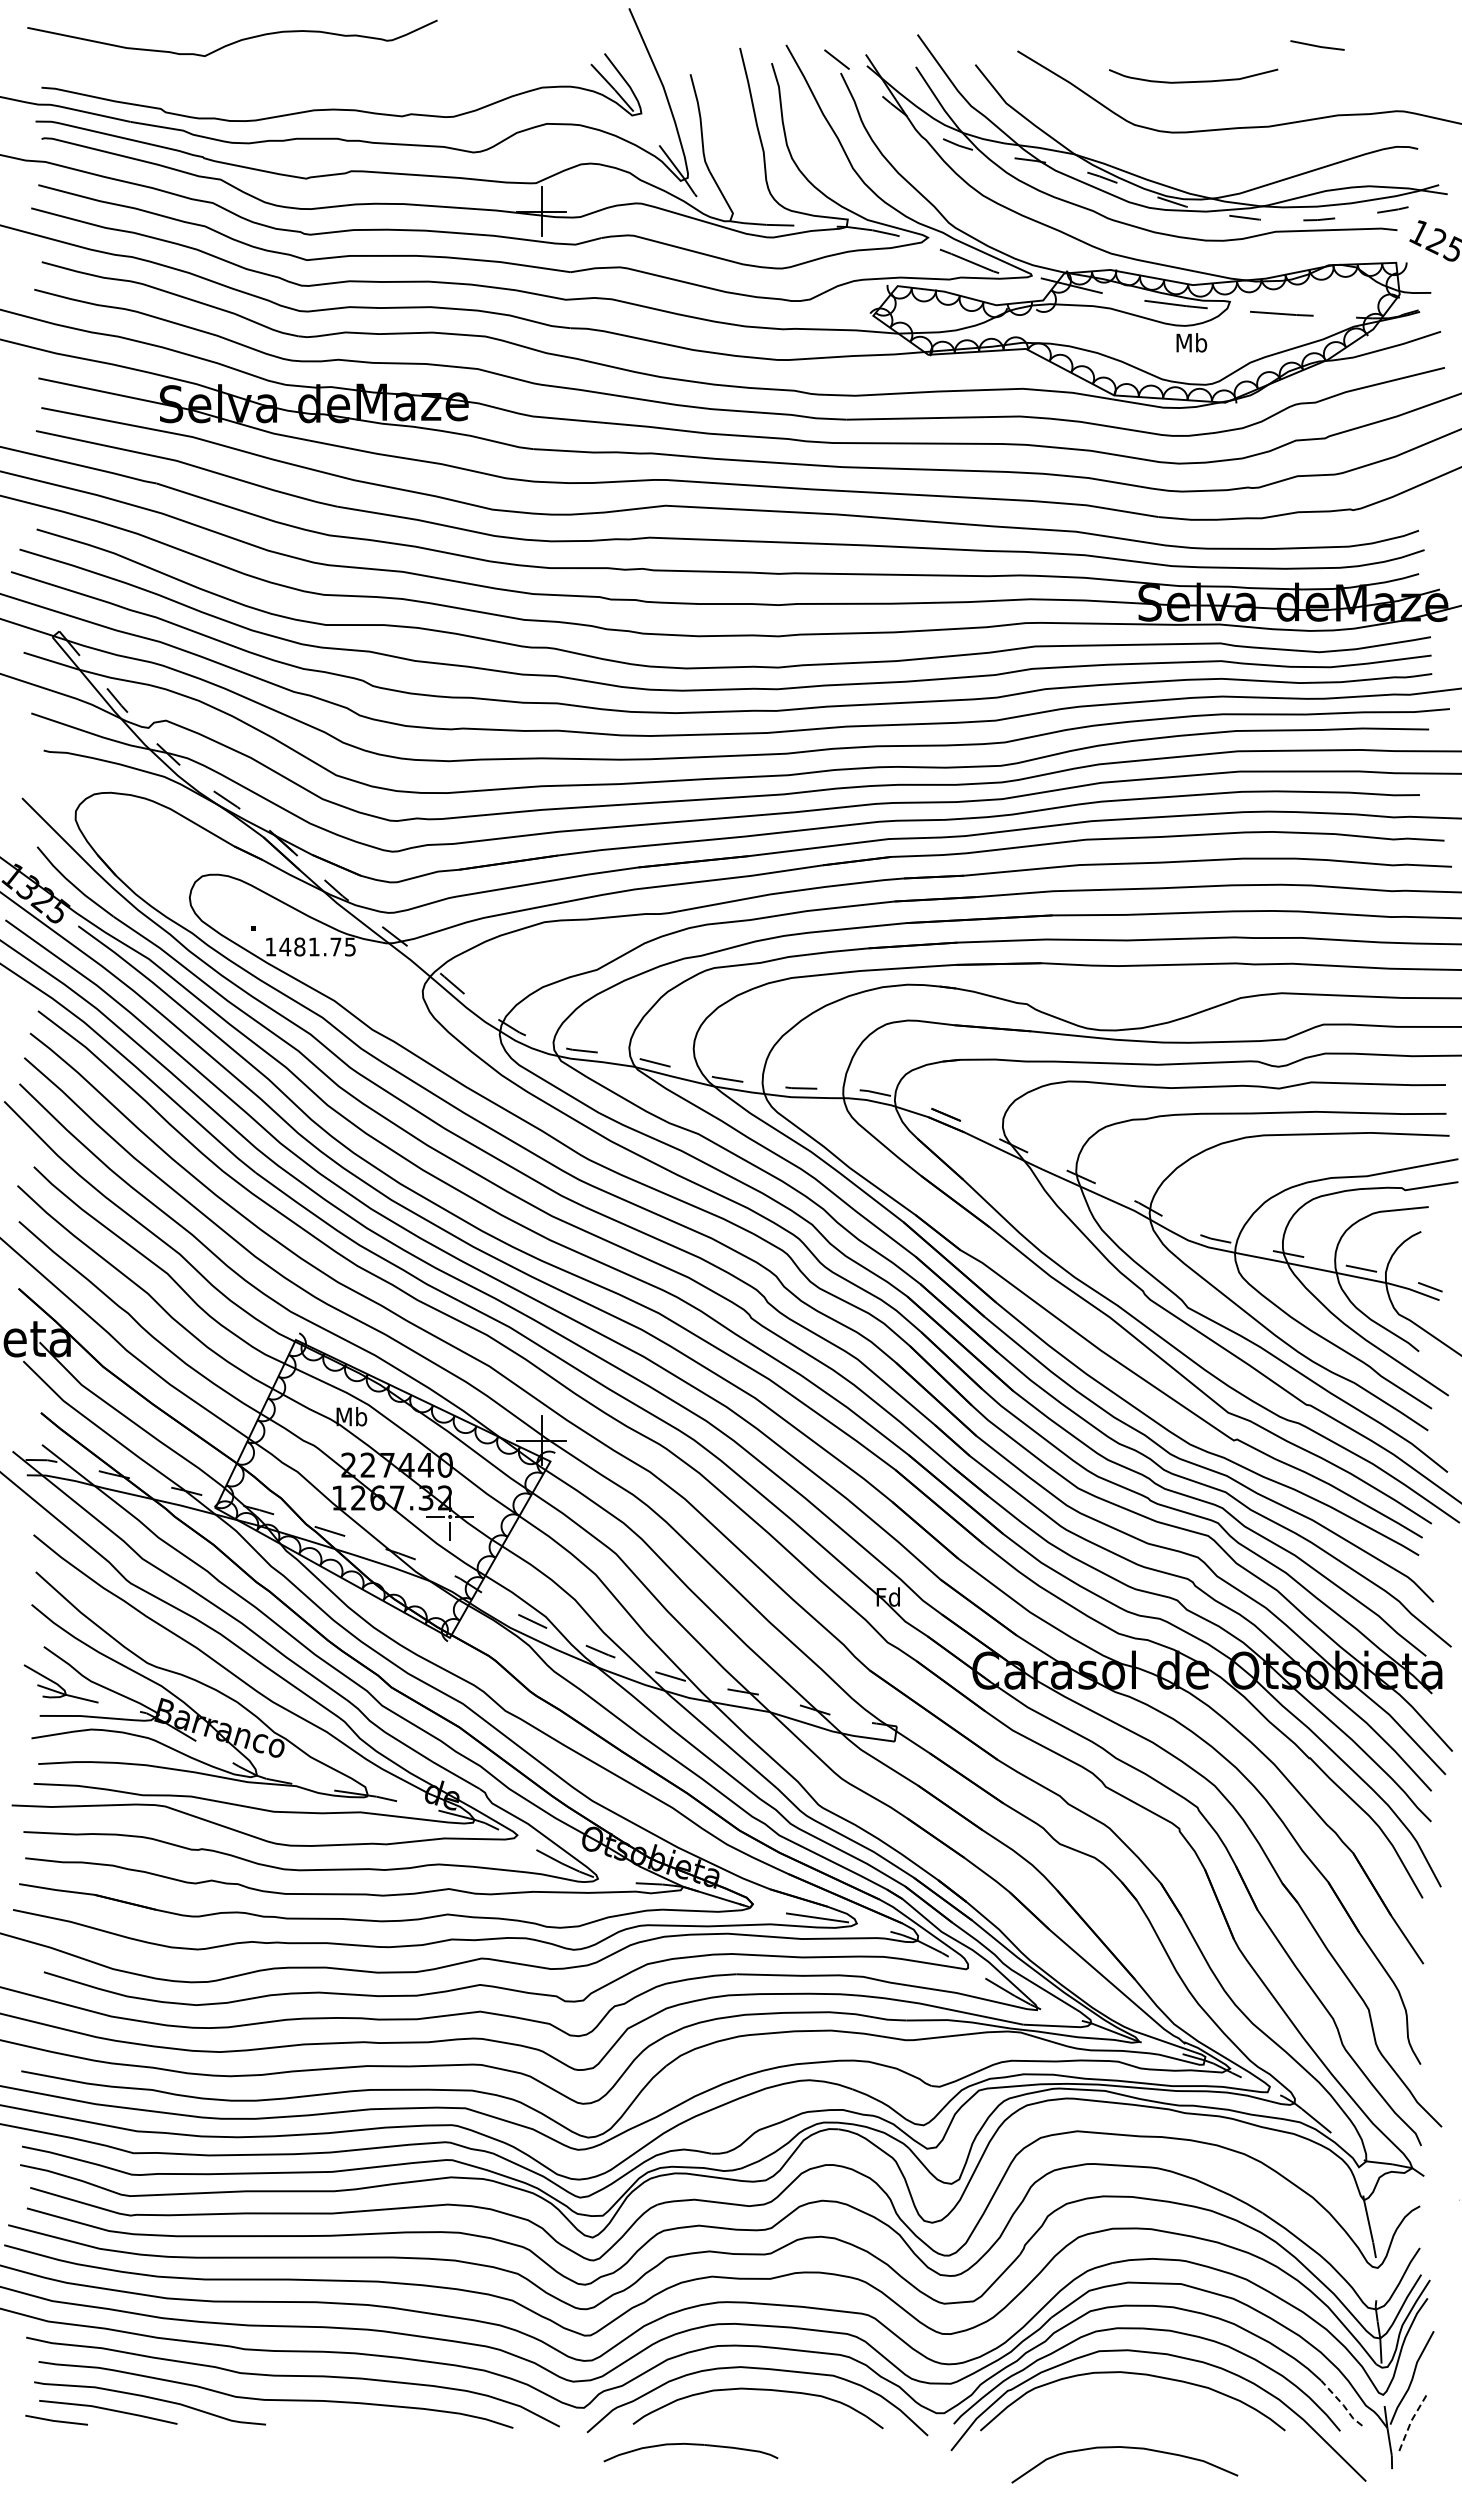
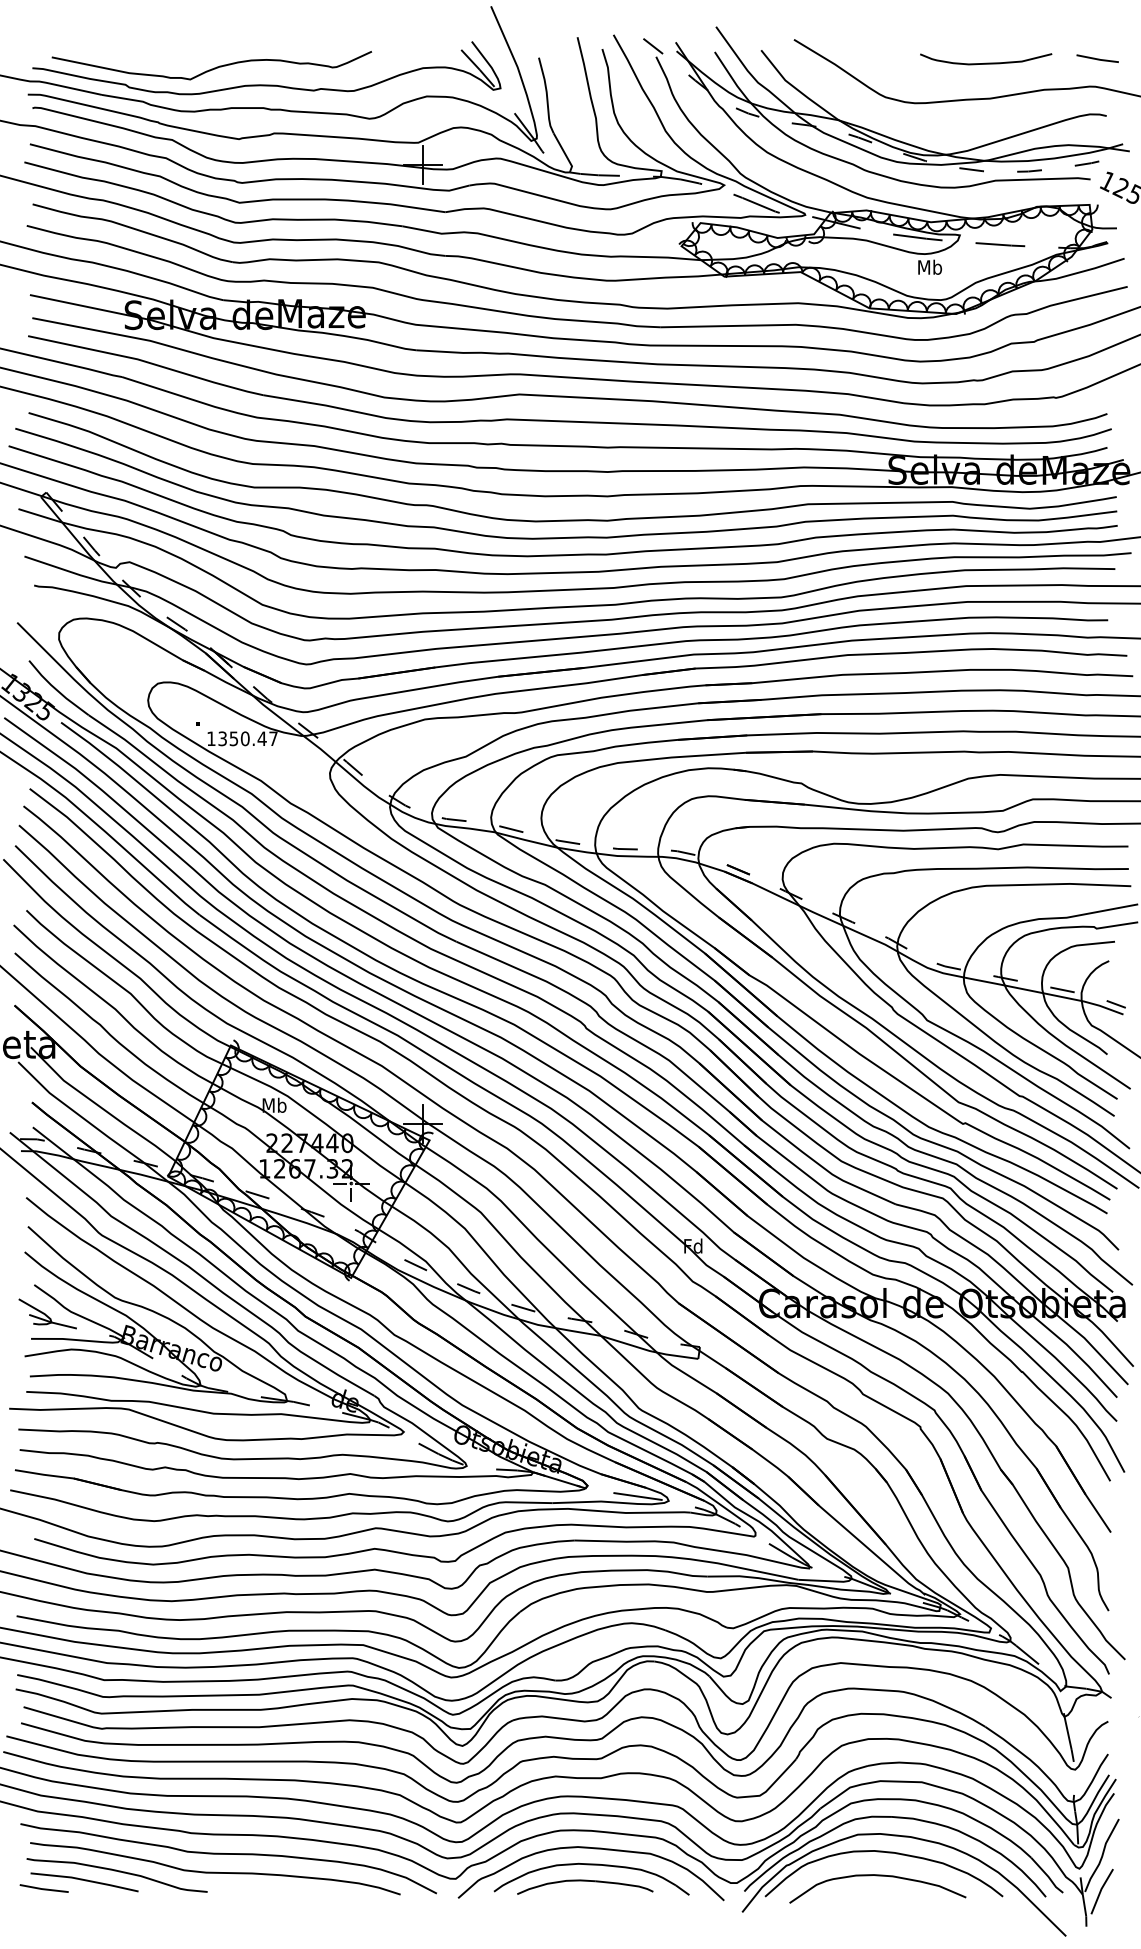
curve: (234, 41) -> (213, 68), moved
line: (1317, 45) -> (1097, 58), moved
curve: (1193, 81) -> (986, 63), moved
text: (317, 946) -> (247, 738), 1481.75 -> 1350.47
line: (1342, 2403) -> (1047, 1875), dashed -> solid
line: (1410, 2422) -> (1100, 1890), dashed -> solid
part: (690, 2445) -> (584, 1881), moved
curve: (1124, 2448) -> (877, 1876), moved

